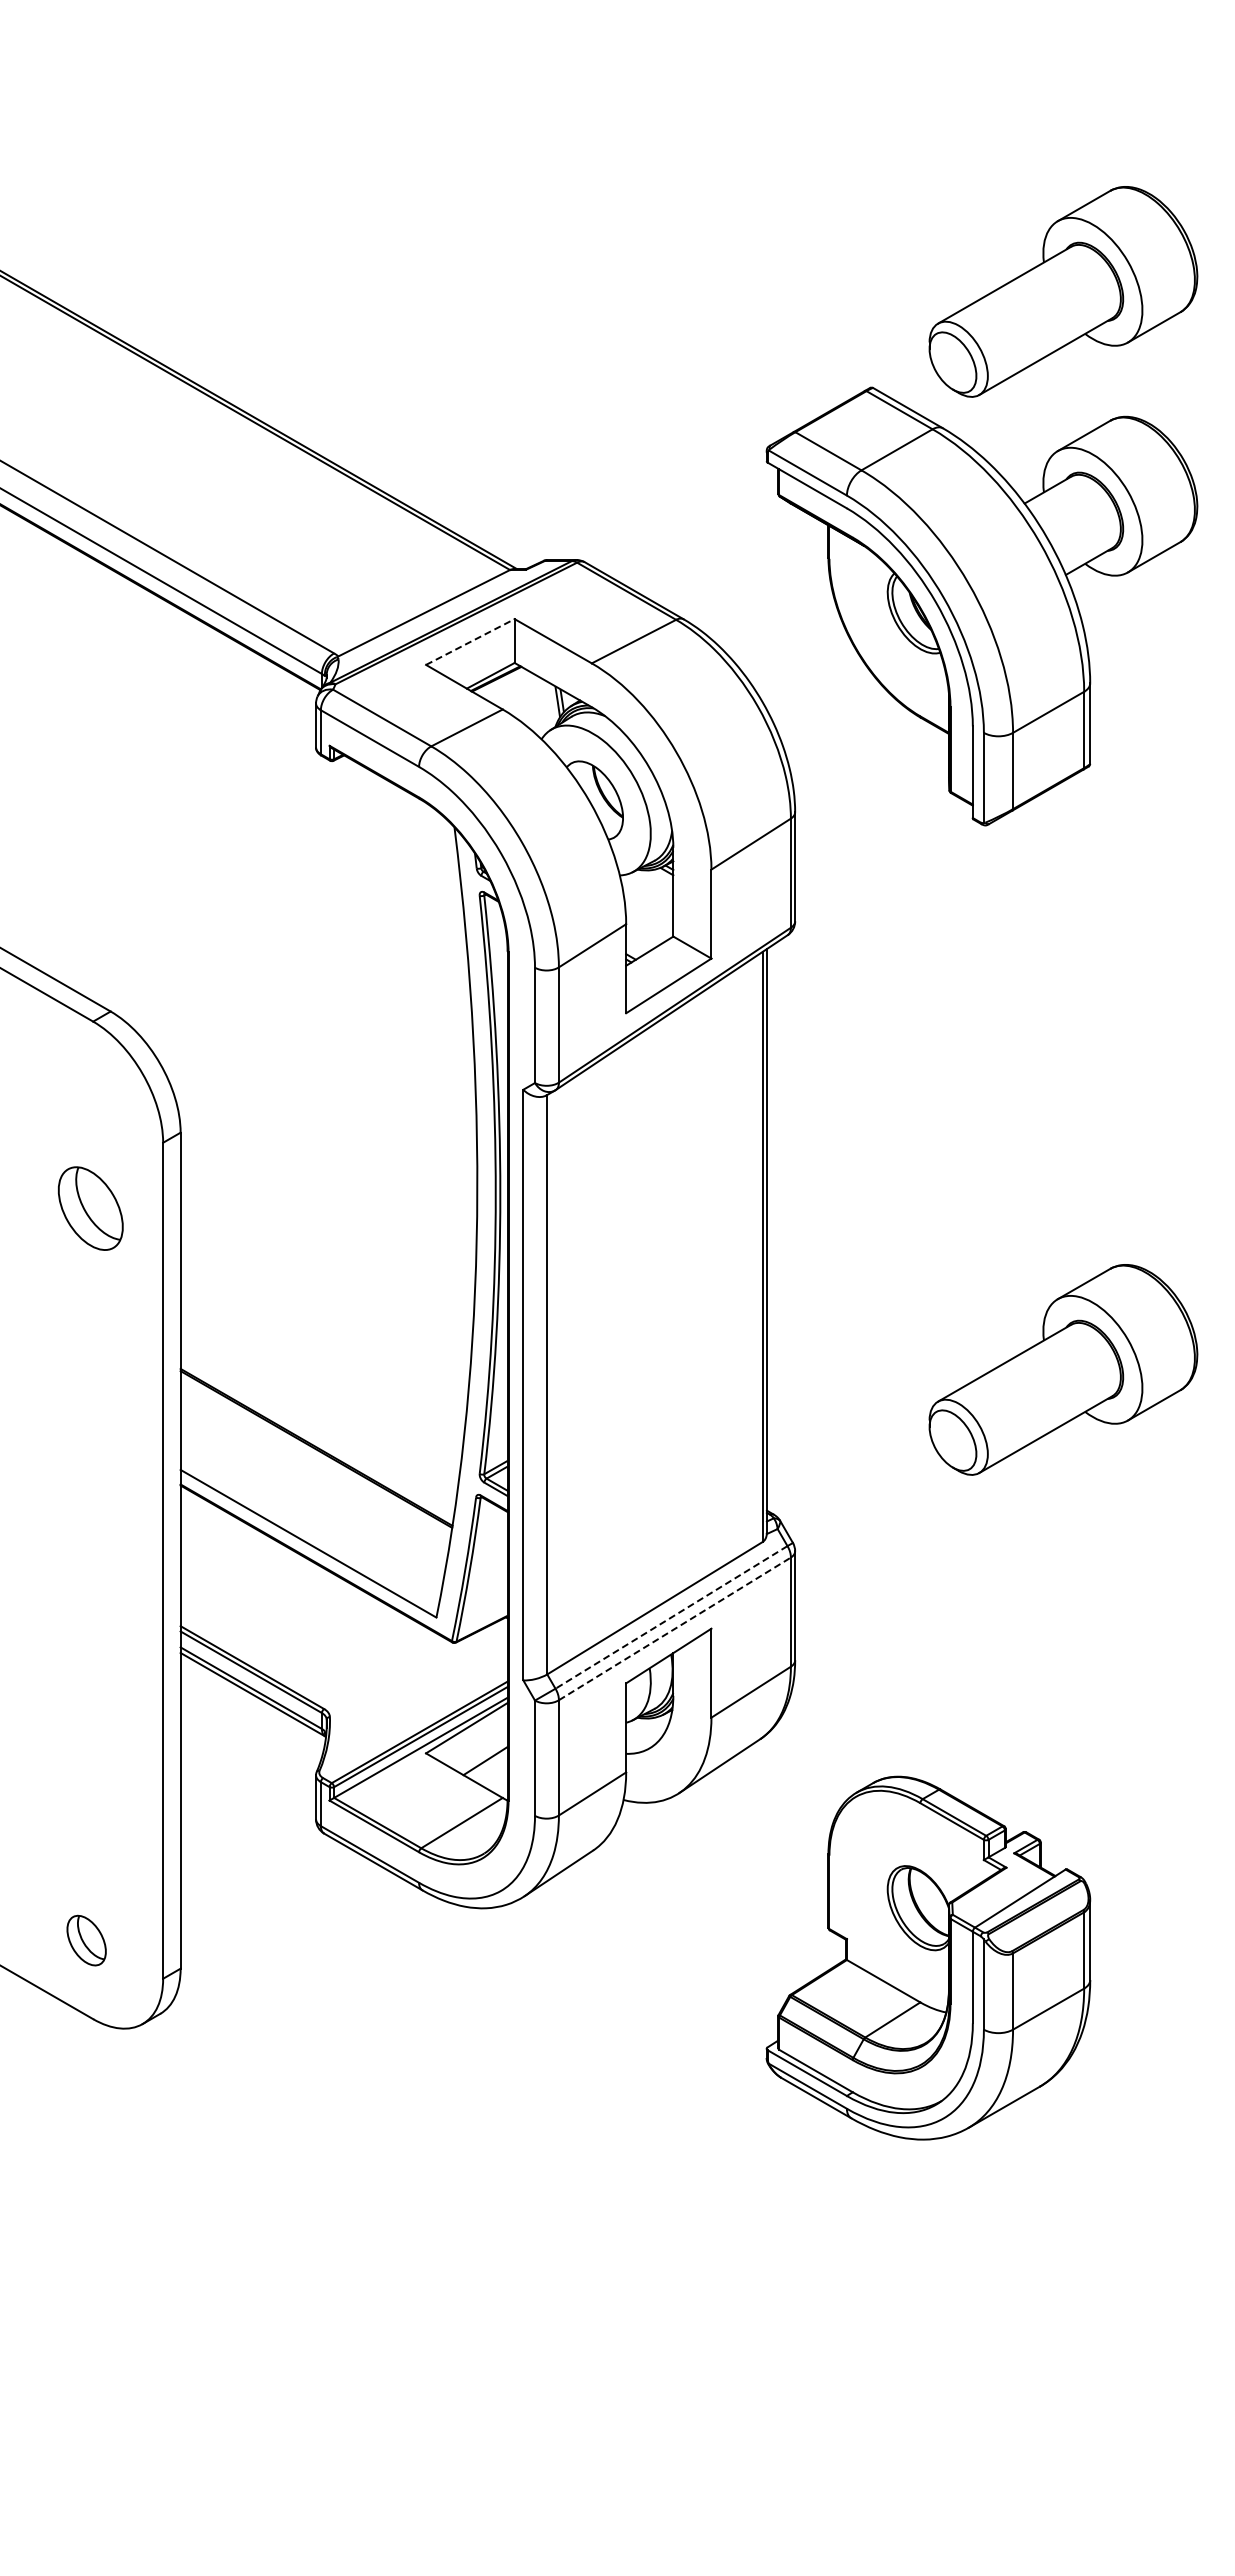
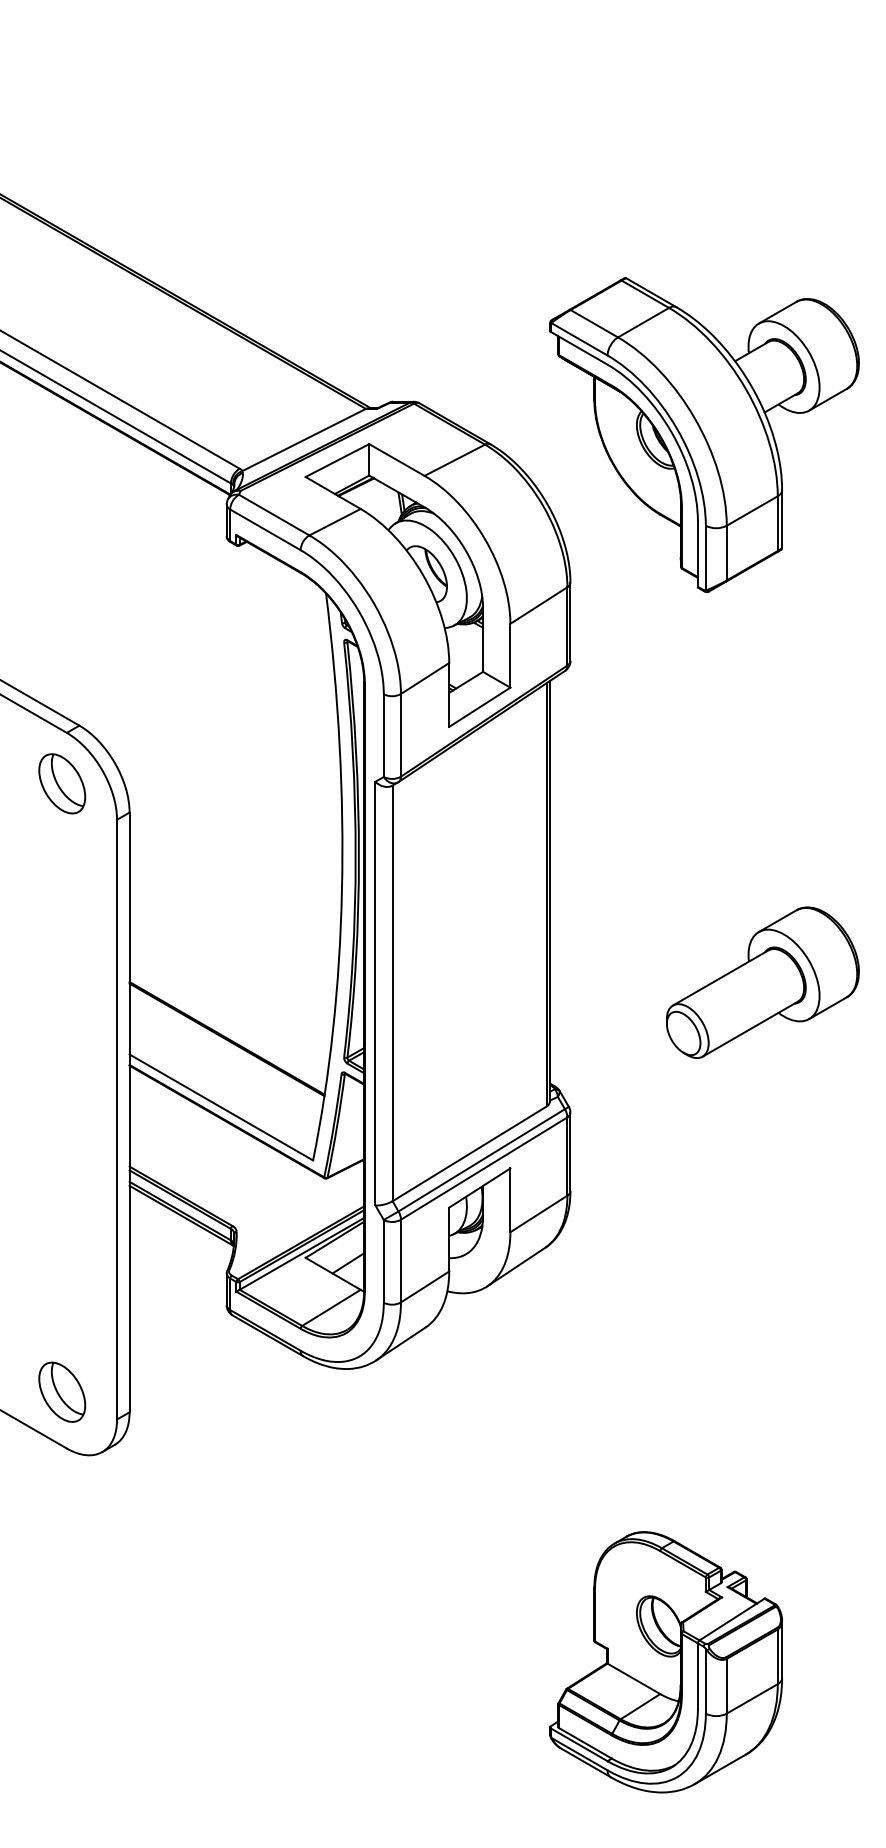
part: (1063, 291) -> (762, 209), removed
line: (470, 642) -> (337, 460), dashed -> solid
part: (90, 1208) -> (62, 783), moved
line: (671, 1617) -> (481, 1160), dashed -> solid
line: (675, 1628) -> (484, 1168), dashed -> solid
part: (86, 1940) -> (62, 1392), size x1.67
part: (928, 1957) -> (666, 1661), moved

